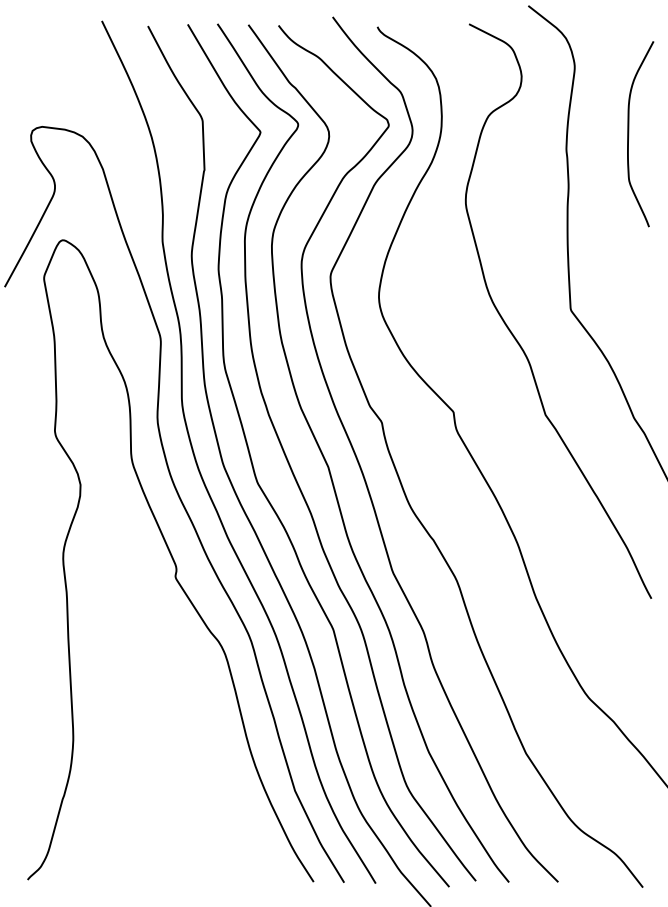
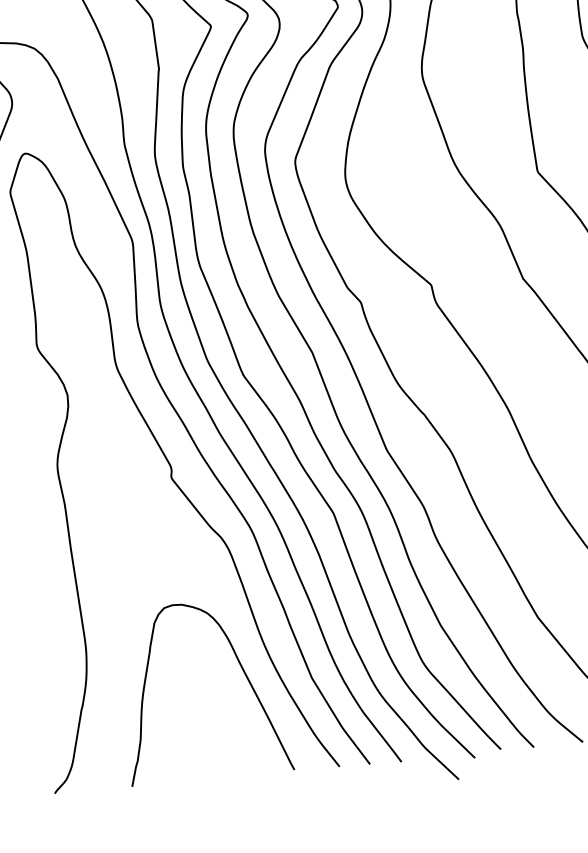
curve: (226, 776) -> (242, 670), added

